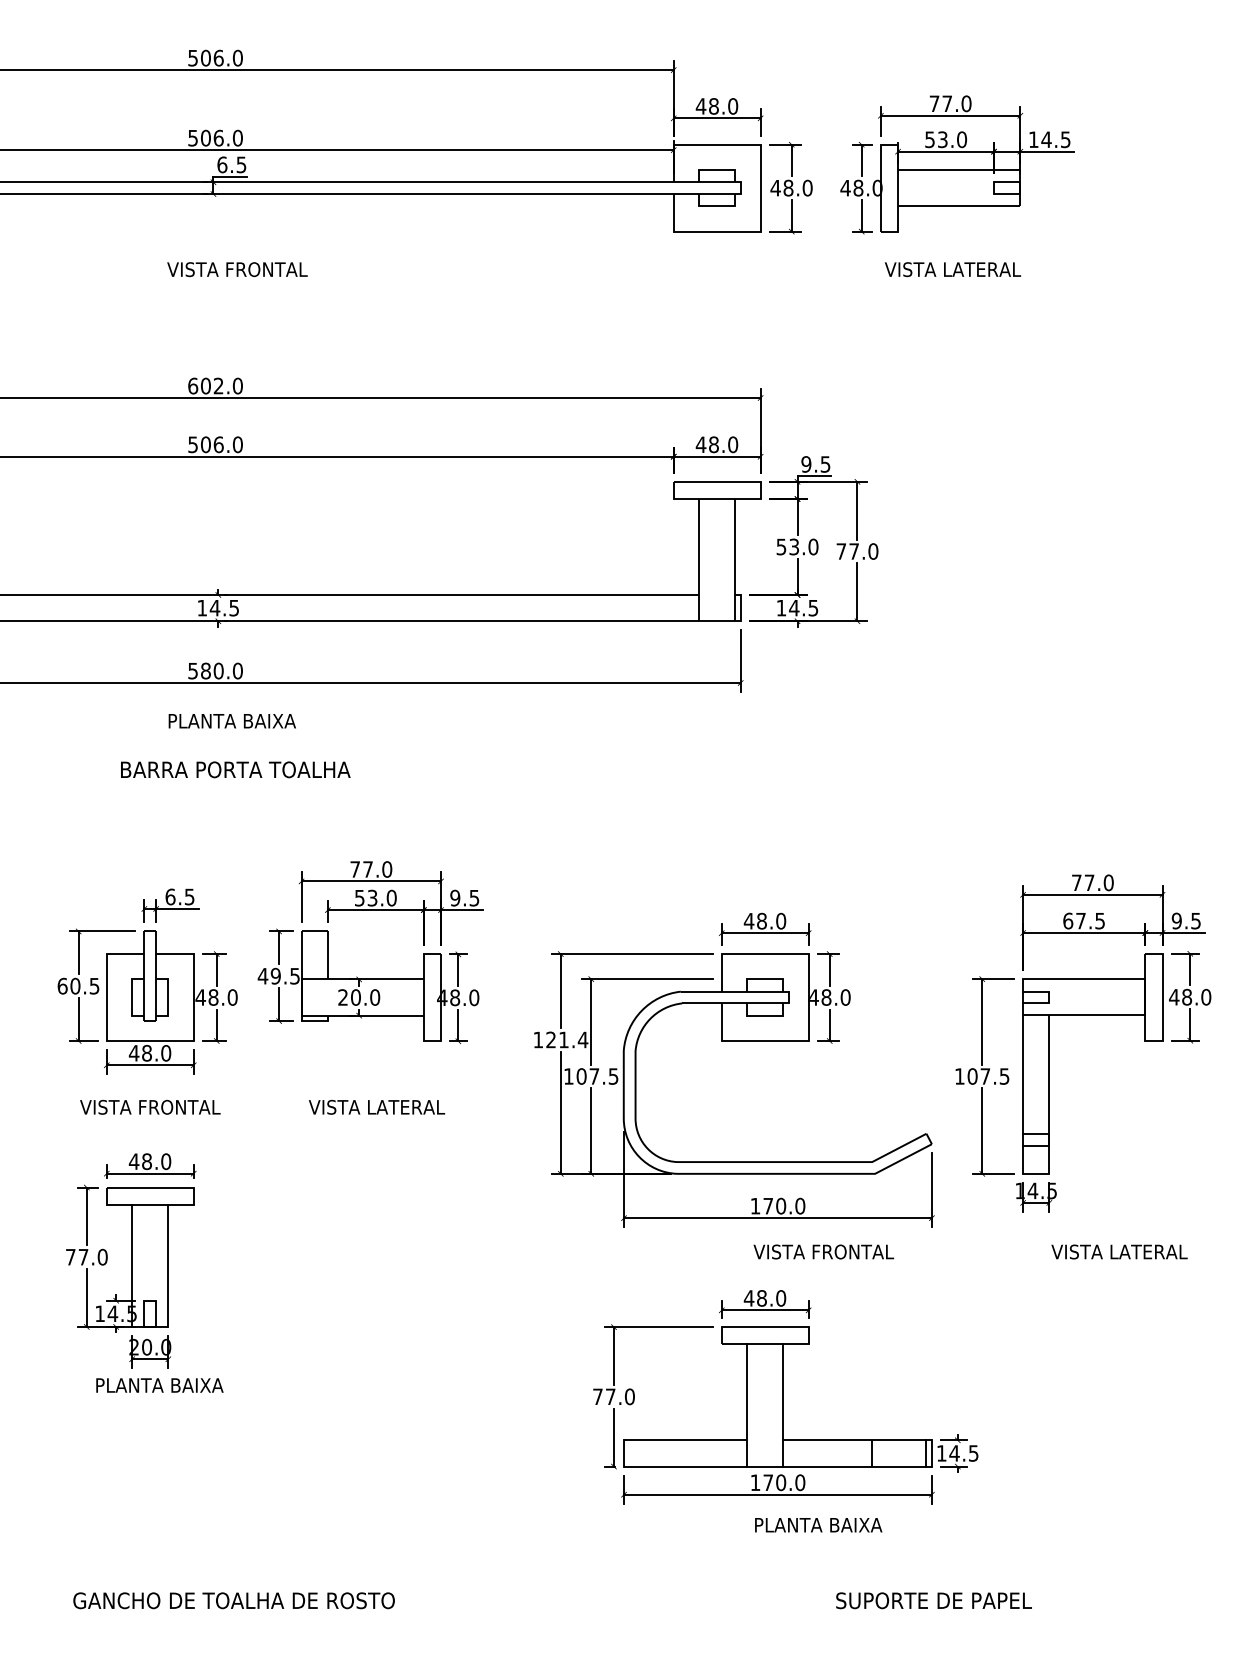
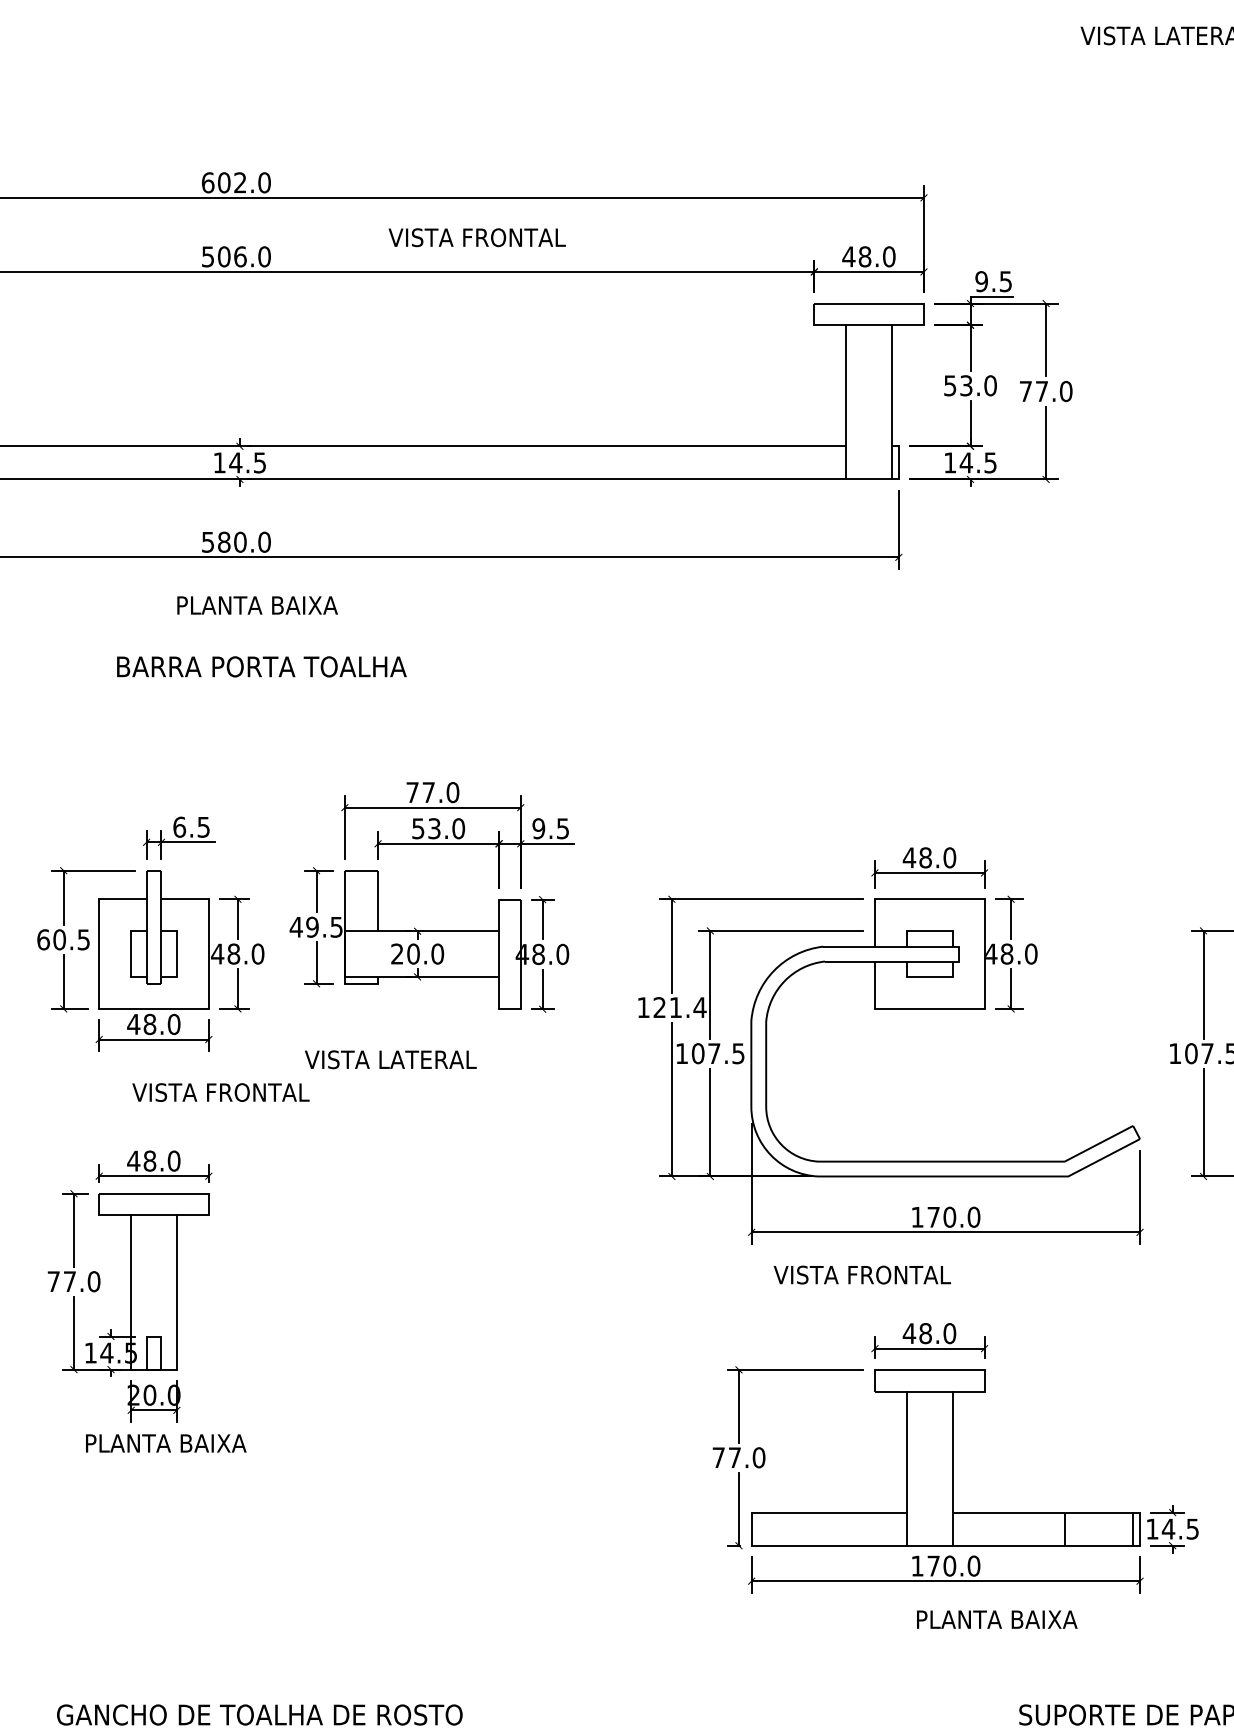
text: (237, 269) -> (477, 237), moved
text: (150, 1106) -> (221, 1091), moved
text: (376, 1106) -> (390, 1058), moved
text: (823, 1251) -> (861, 1274), moved

